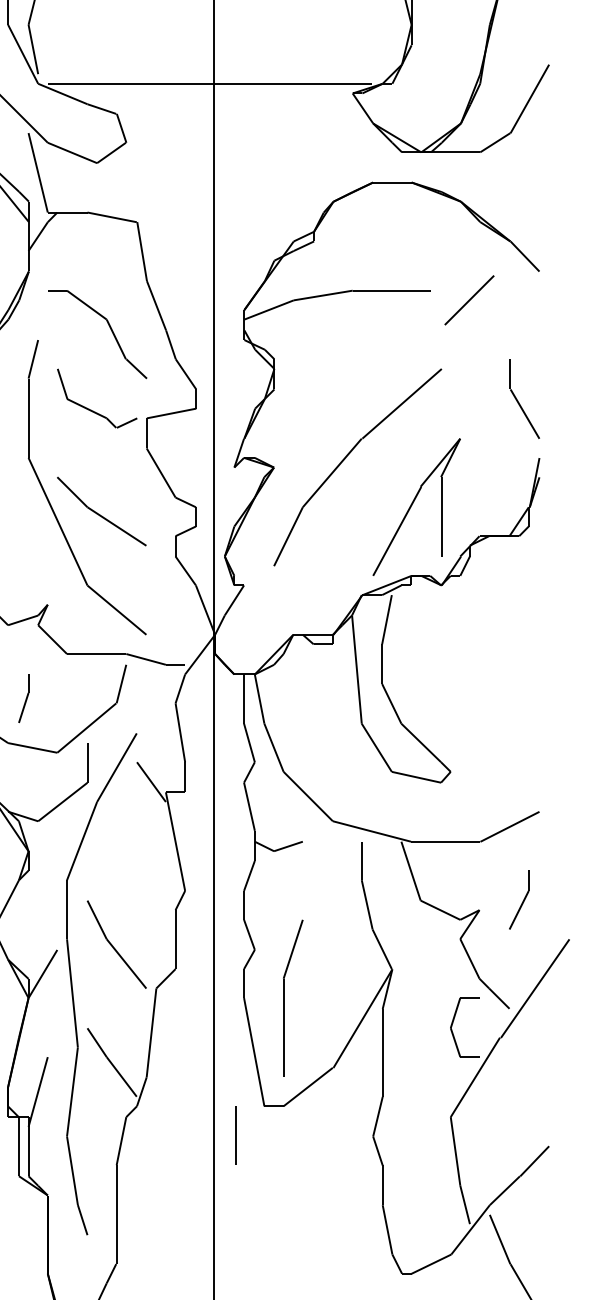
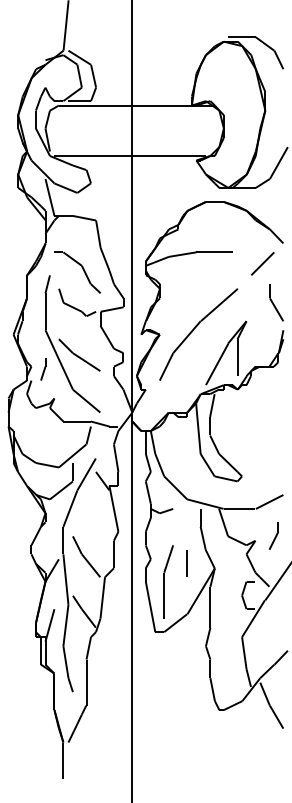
line: (468, 299) -> (262, 263), moved
part: (24, 699) -> (43, 369), moved
line: (234, 1135) -> (186, 563), moved

